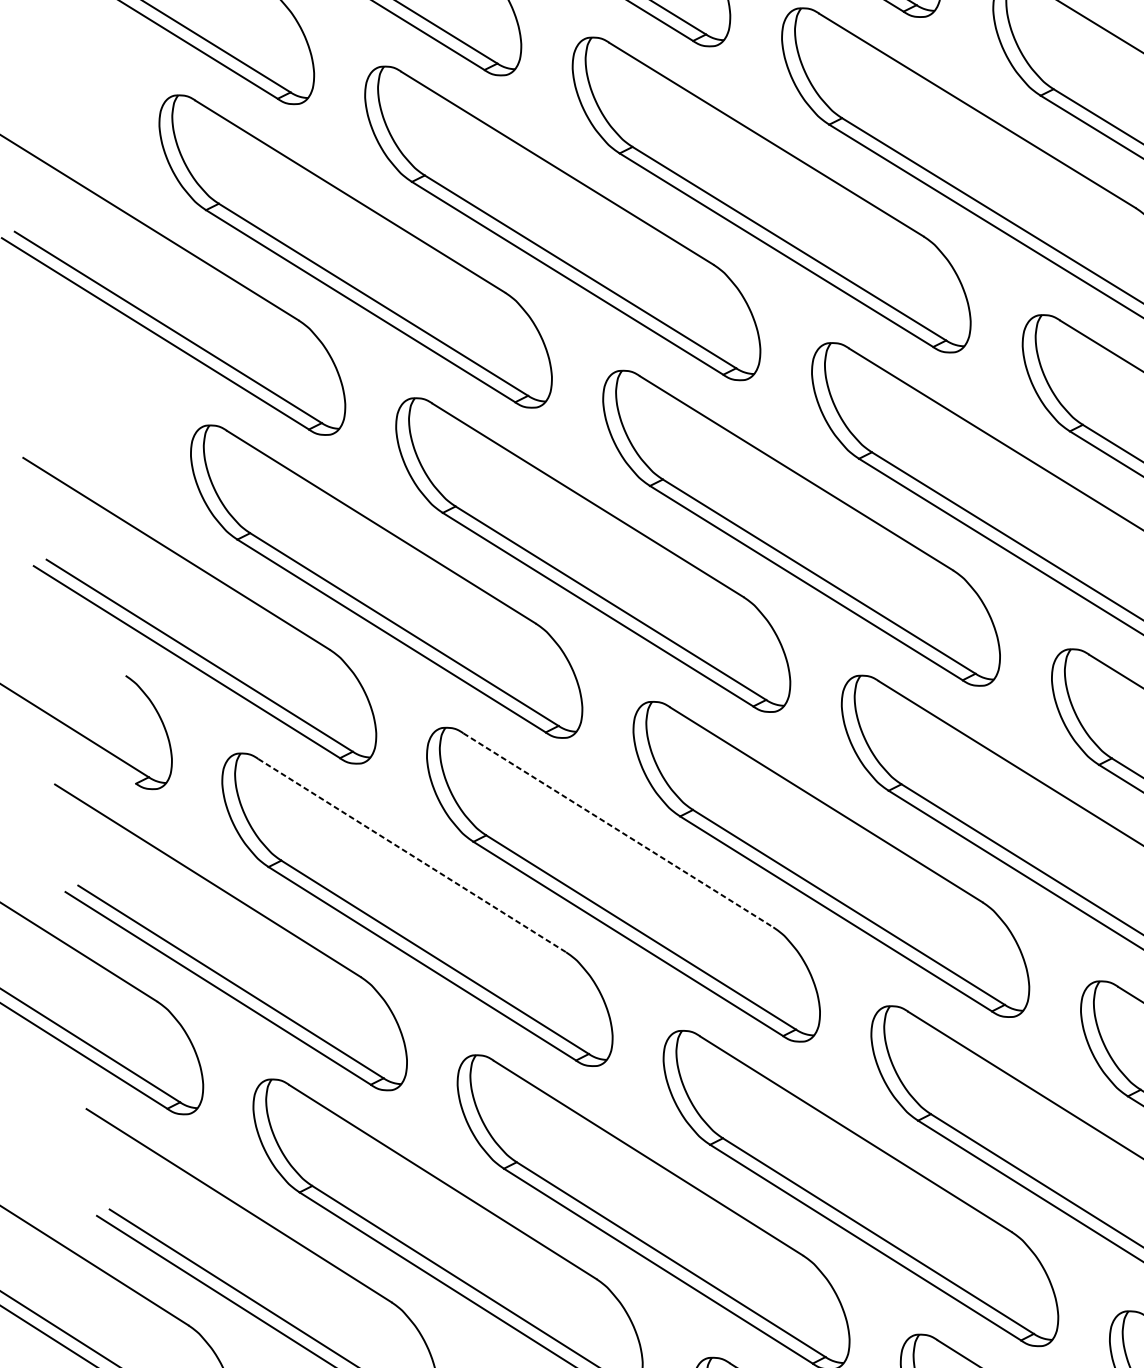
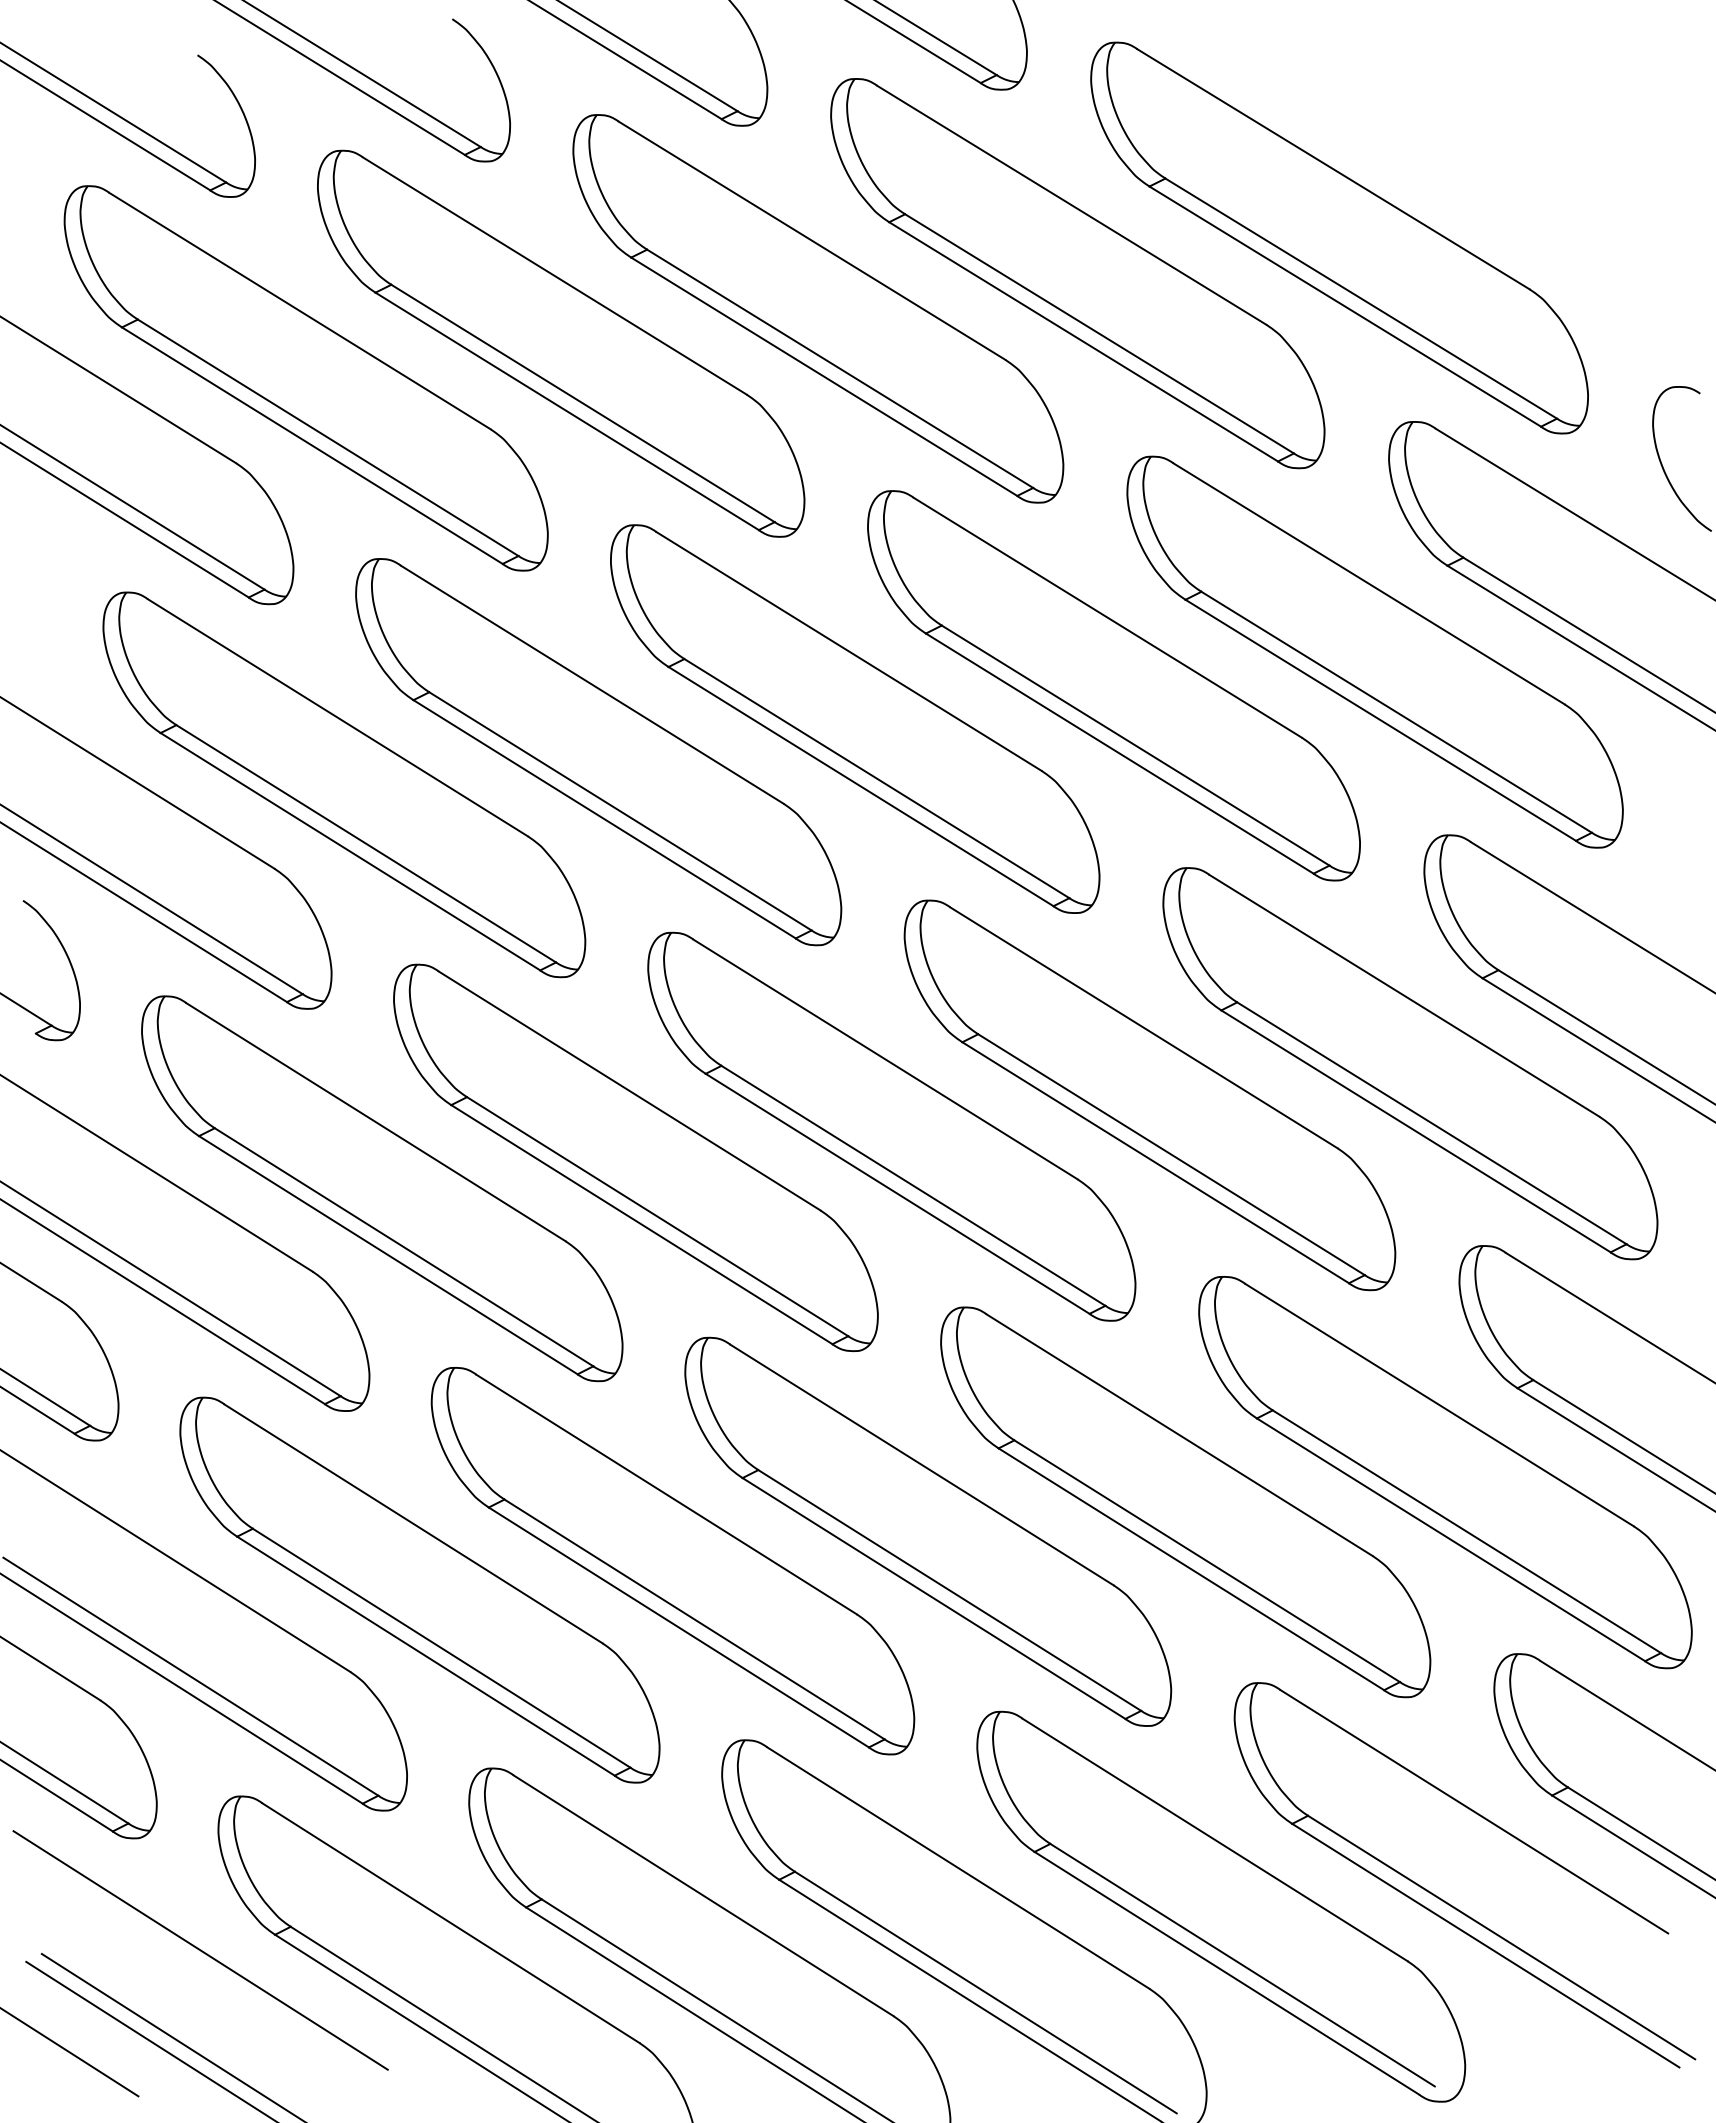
line: (619, 830) -> (630, 1091), dashed -> solid
line: (411, 855) -> (375, 1122), dashed -> solid

